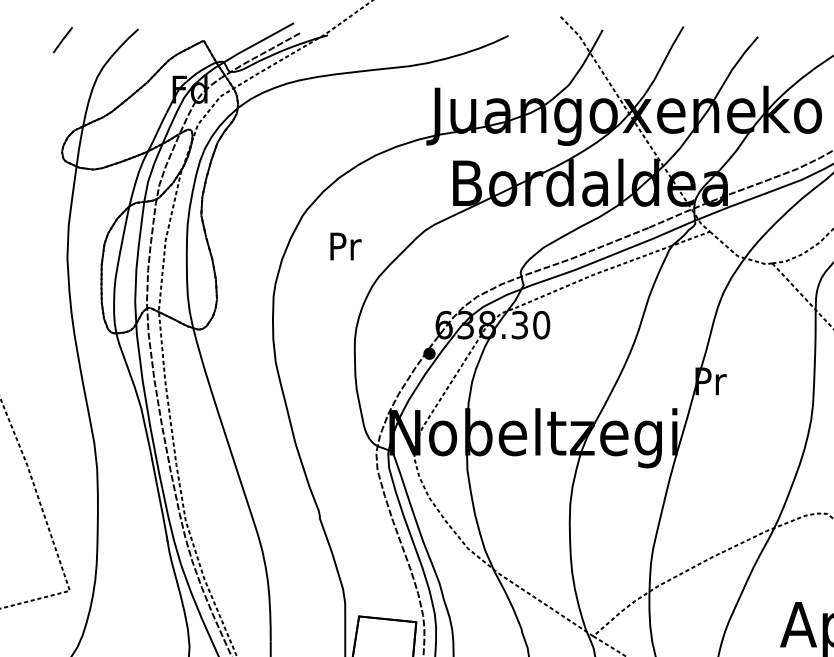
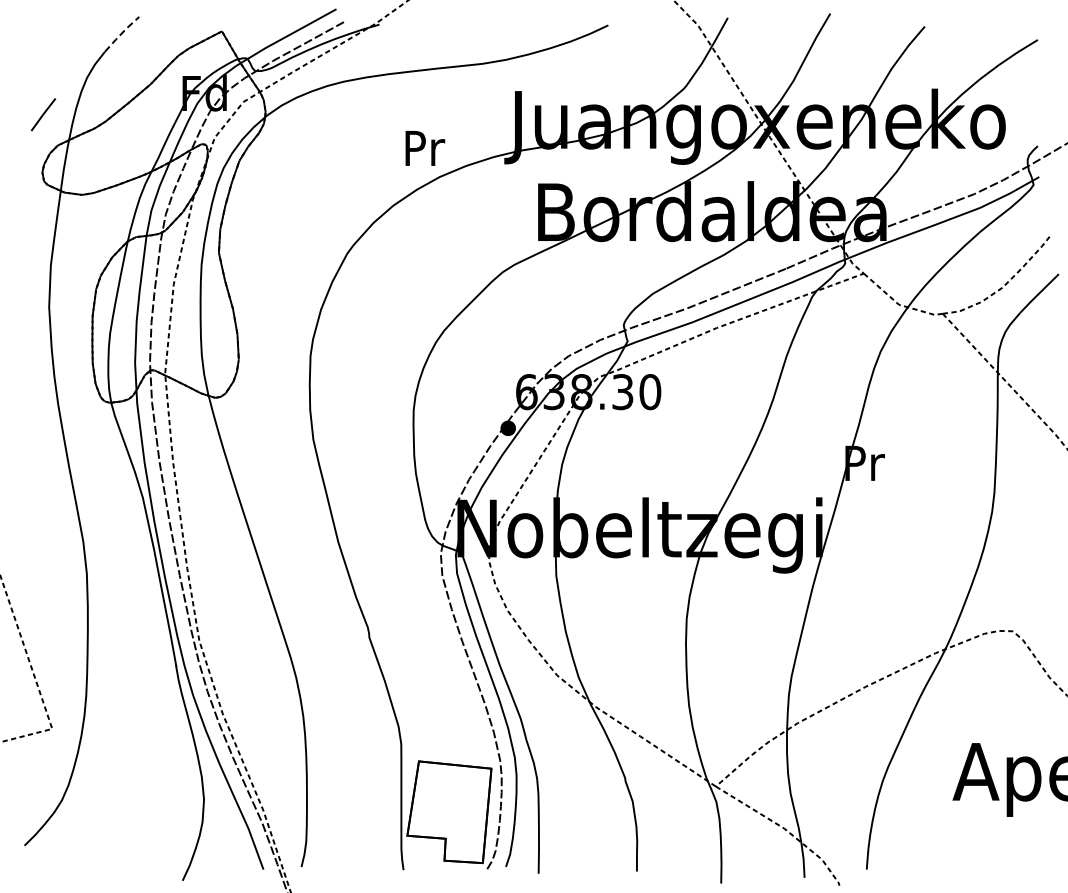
line: (62, 39) -> (43, 114), moved
line: (124, 42) -> (121, 33), solid -> dashed
text: (346, 246) -> (425, 148), moved

